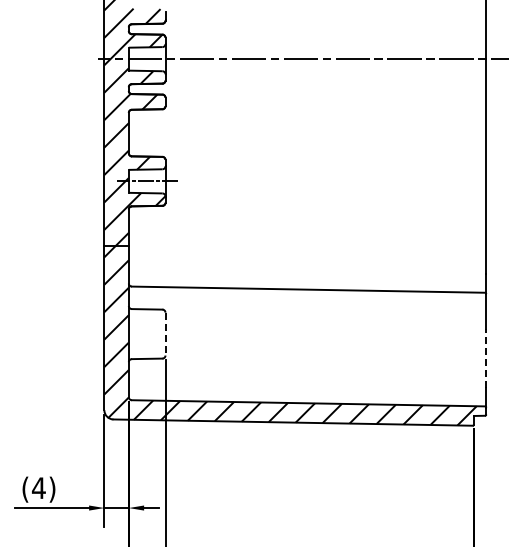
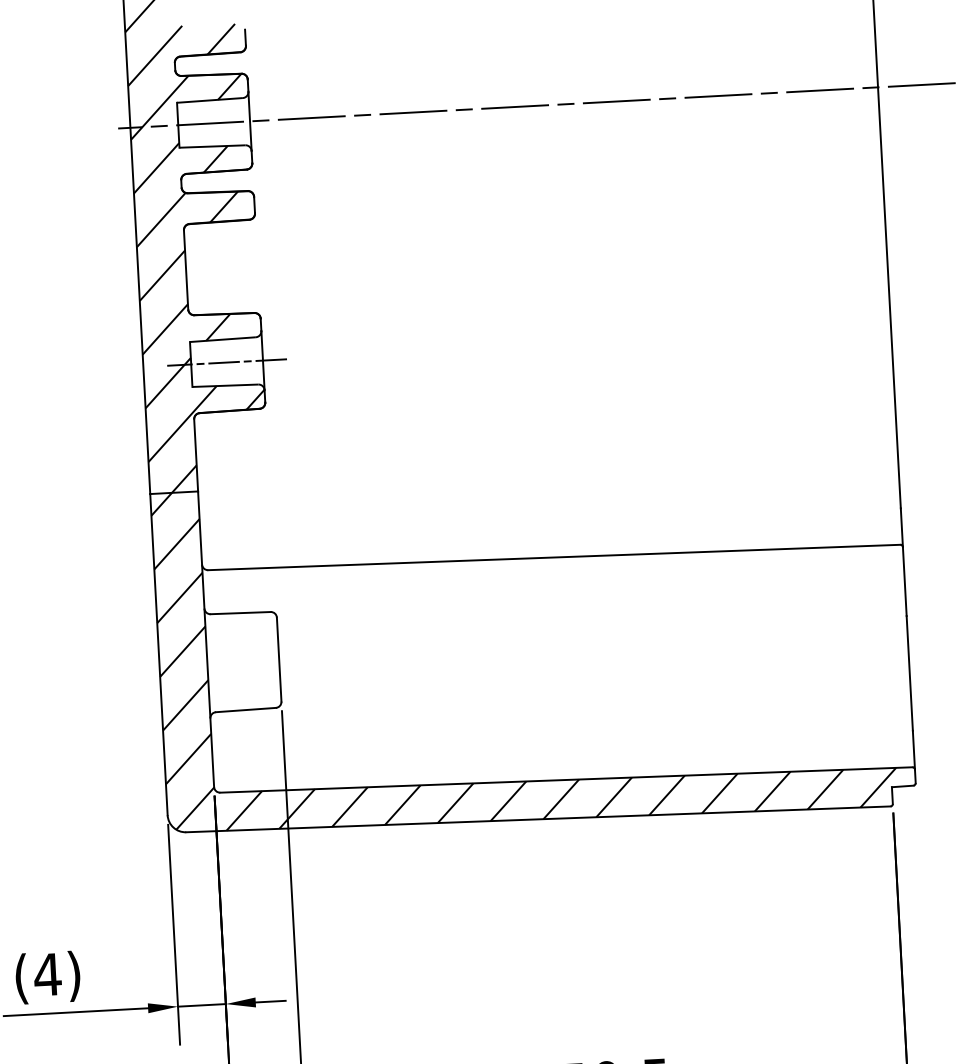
line: (165, 334) -> (279, 660), dashed -> solid
line: (486, 358) -> (910, 673), dashed -> solid

